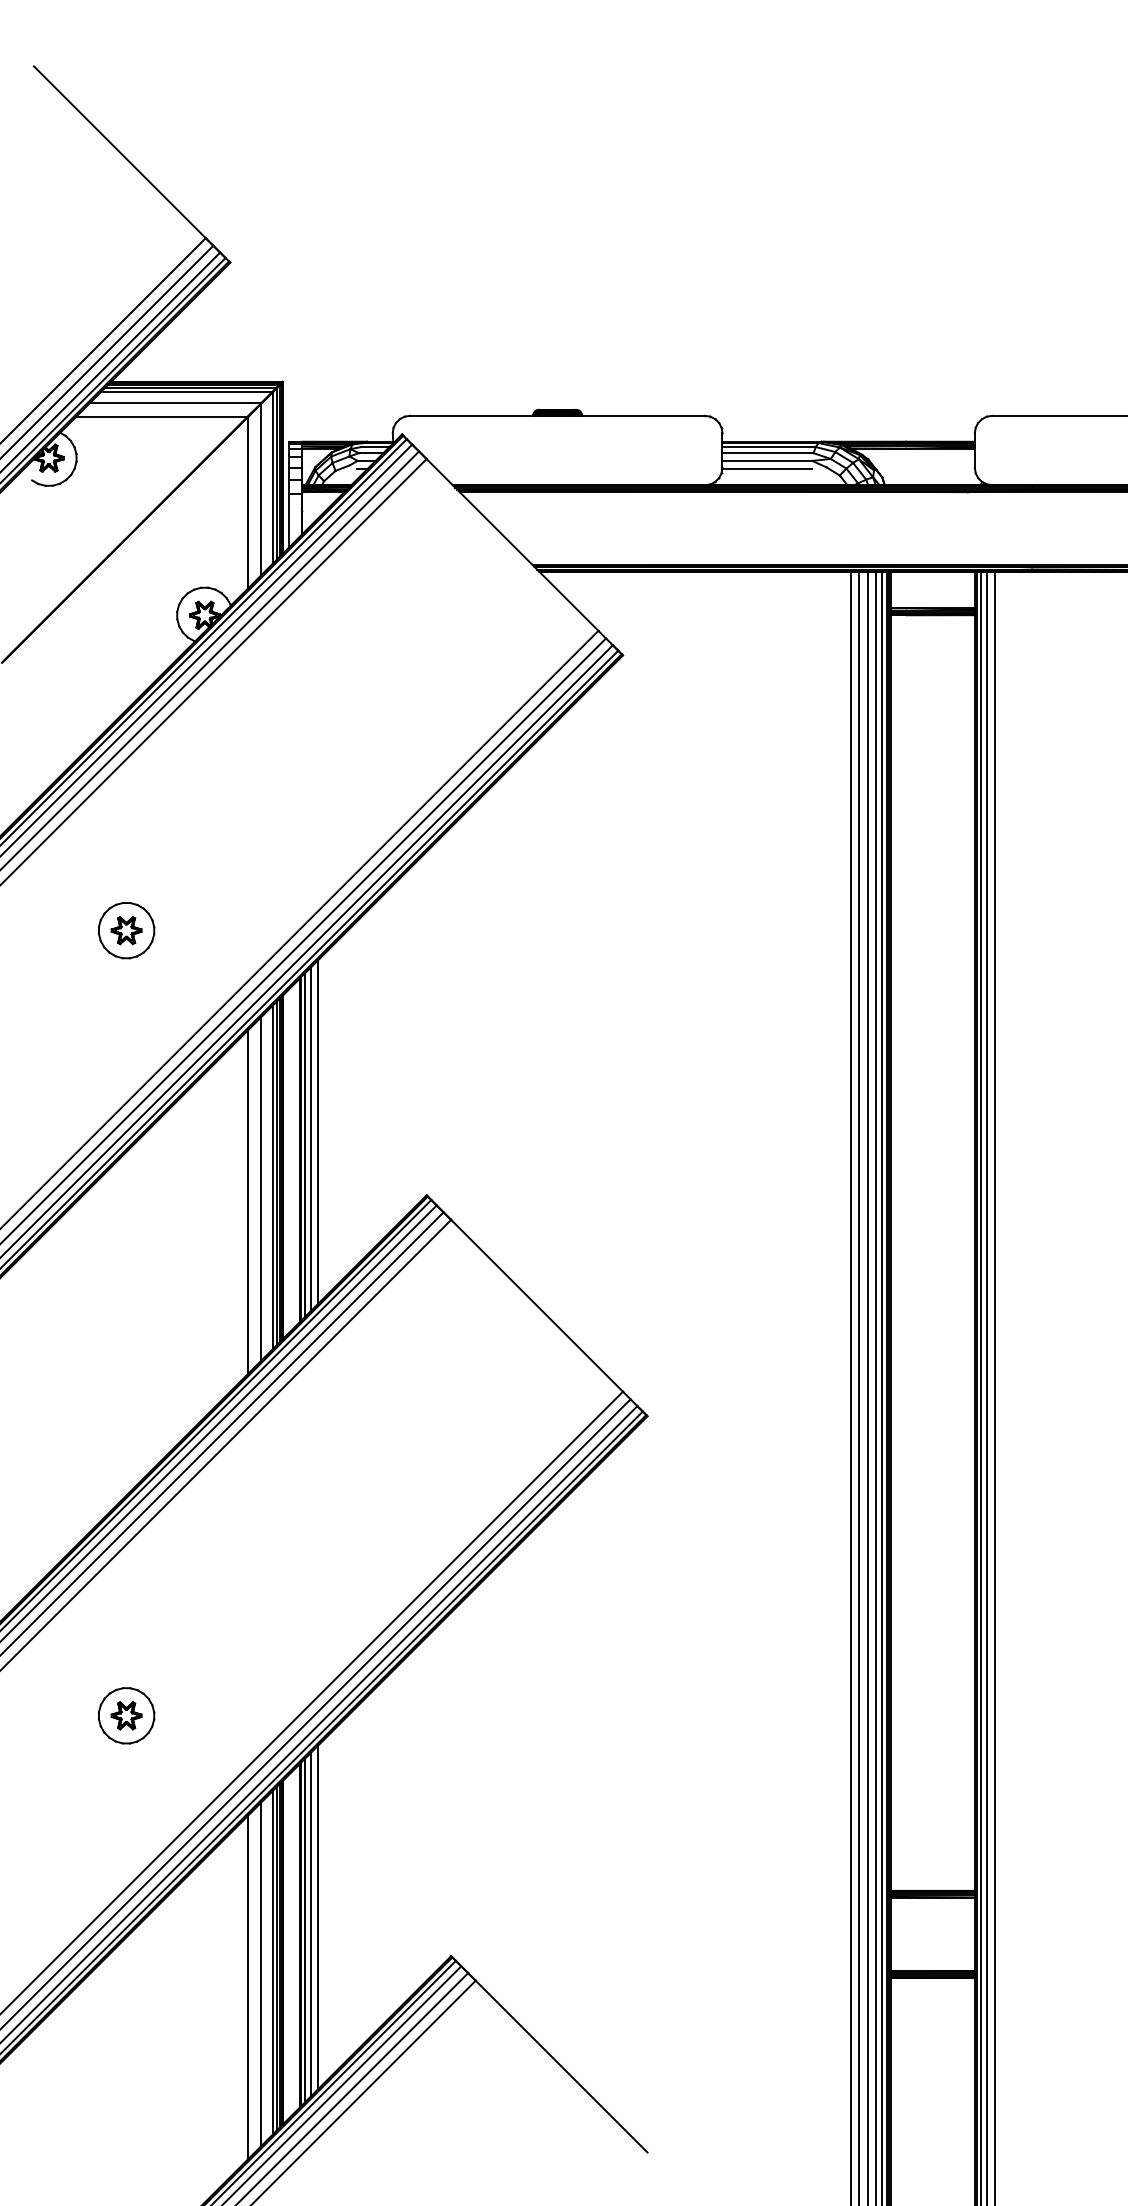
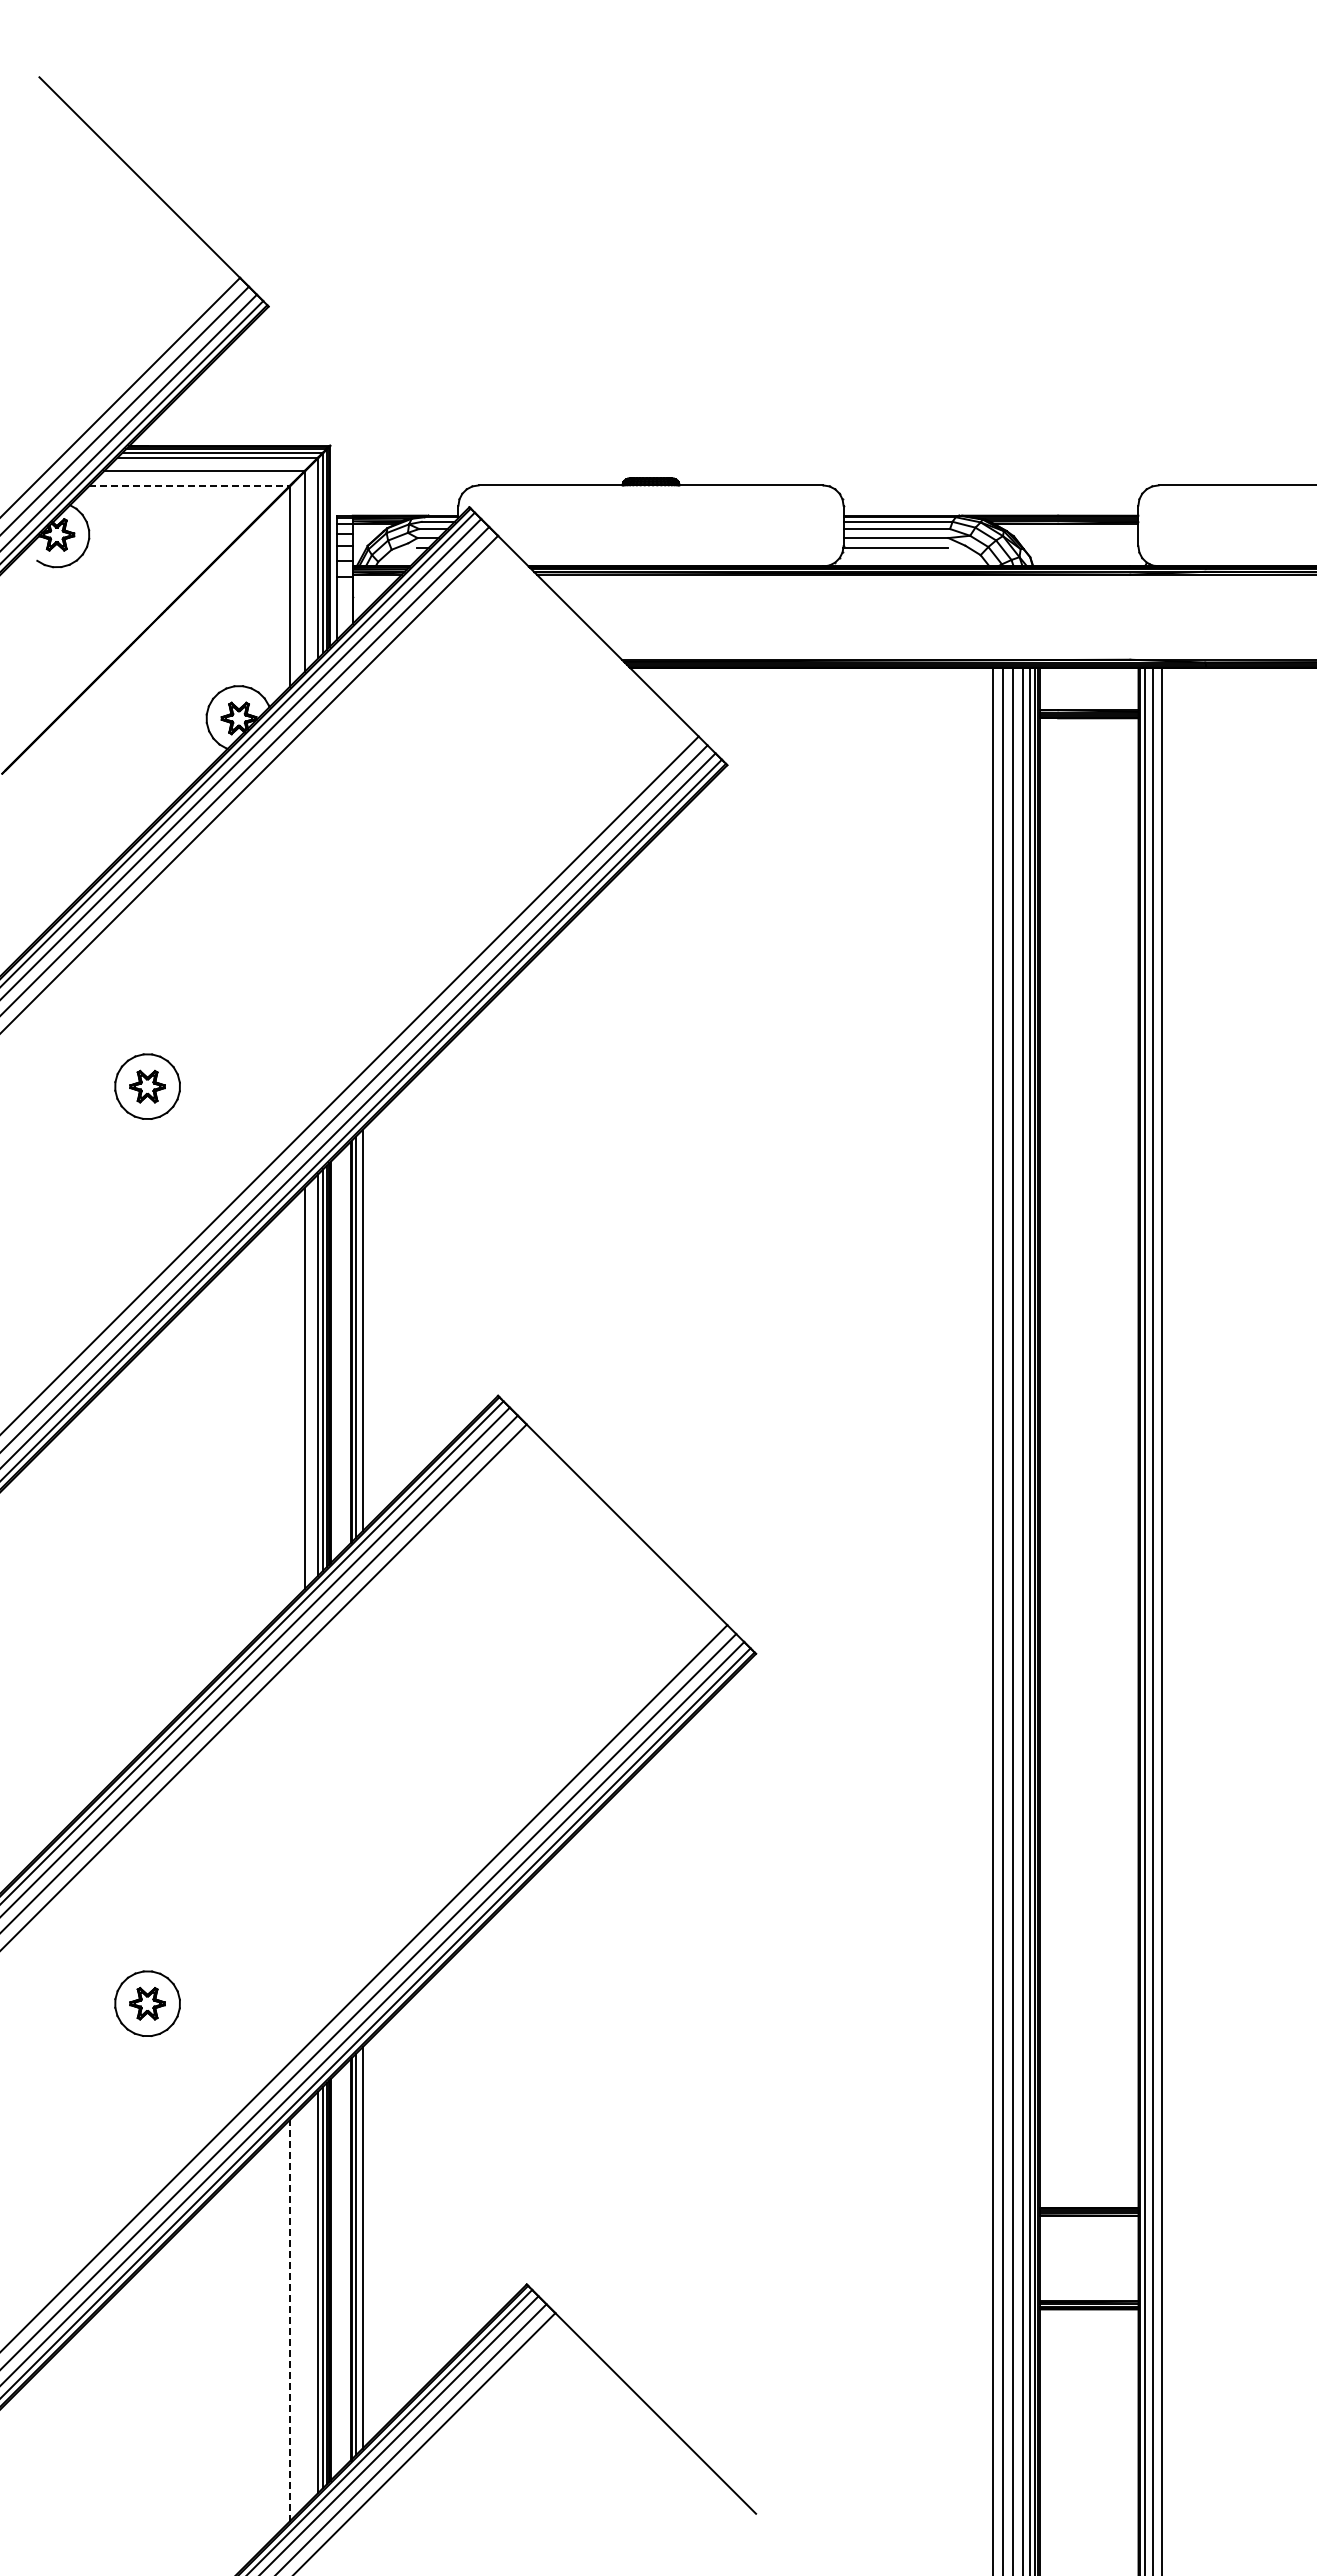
line: (162, 416) -> (189, 486), solid -> dashed
line: (318, 1131) -> (371, 1321), removed
line: (248, 1201) -> (289, 1403), removed
line: (318, 1916) -> (371, 2238), removed
line: (261, 1974) -> (305, 2305), removed
line: (248, 1987) -> (289, 2321), solid -> dashed

